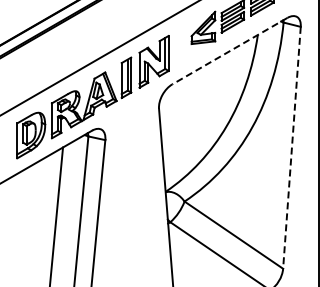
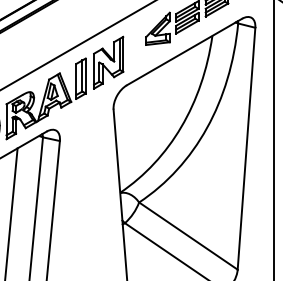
line: (229, 51) -> (184, 52), dashed -> solid
line: (291, 148) -> (246, 149), dashed -> solid

